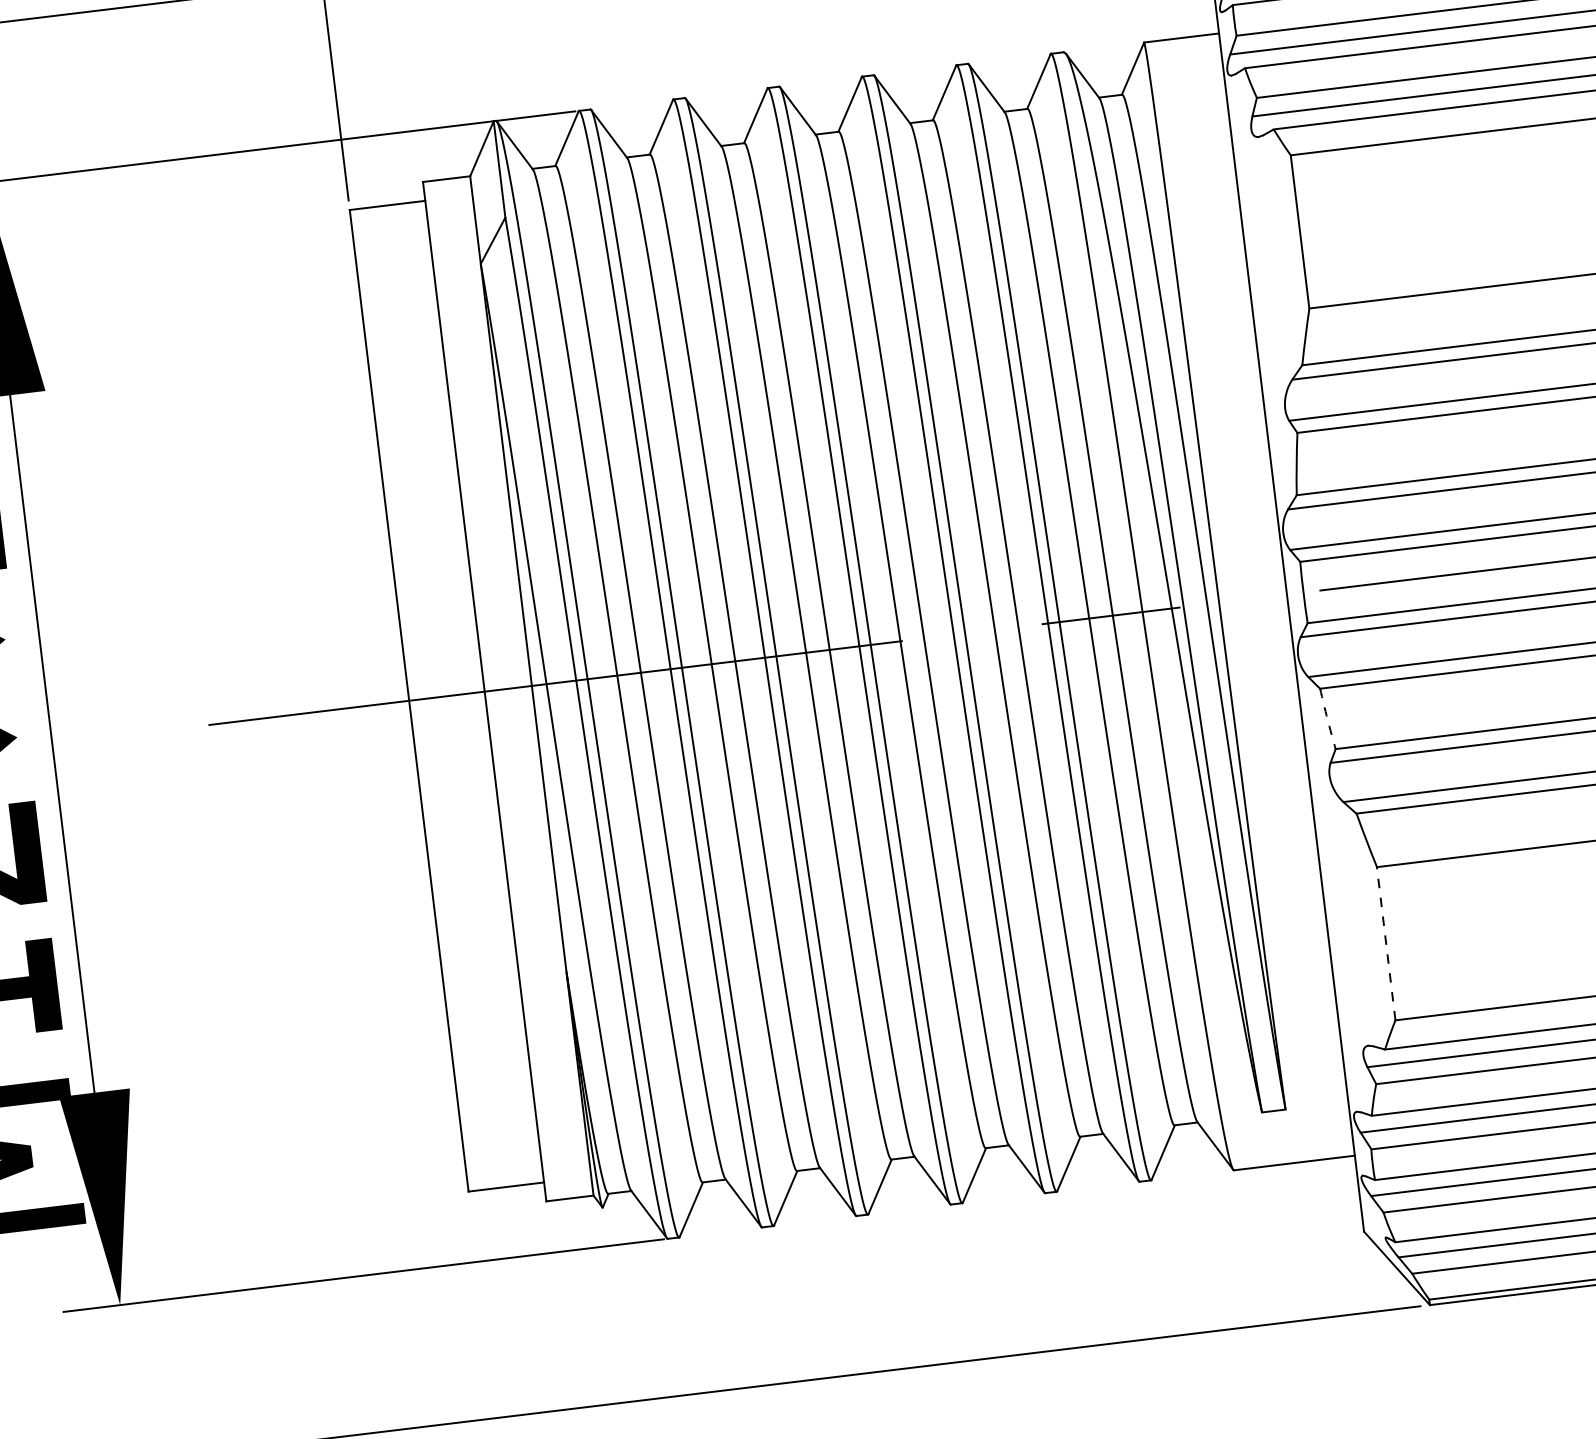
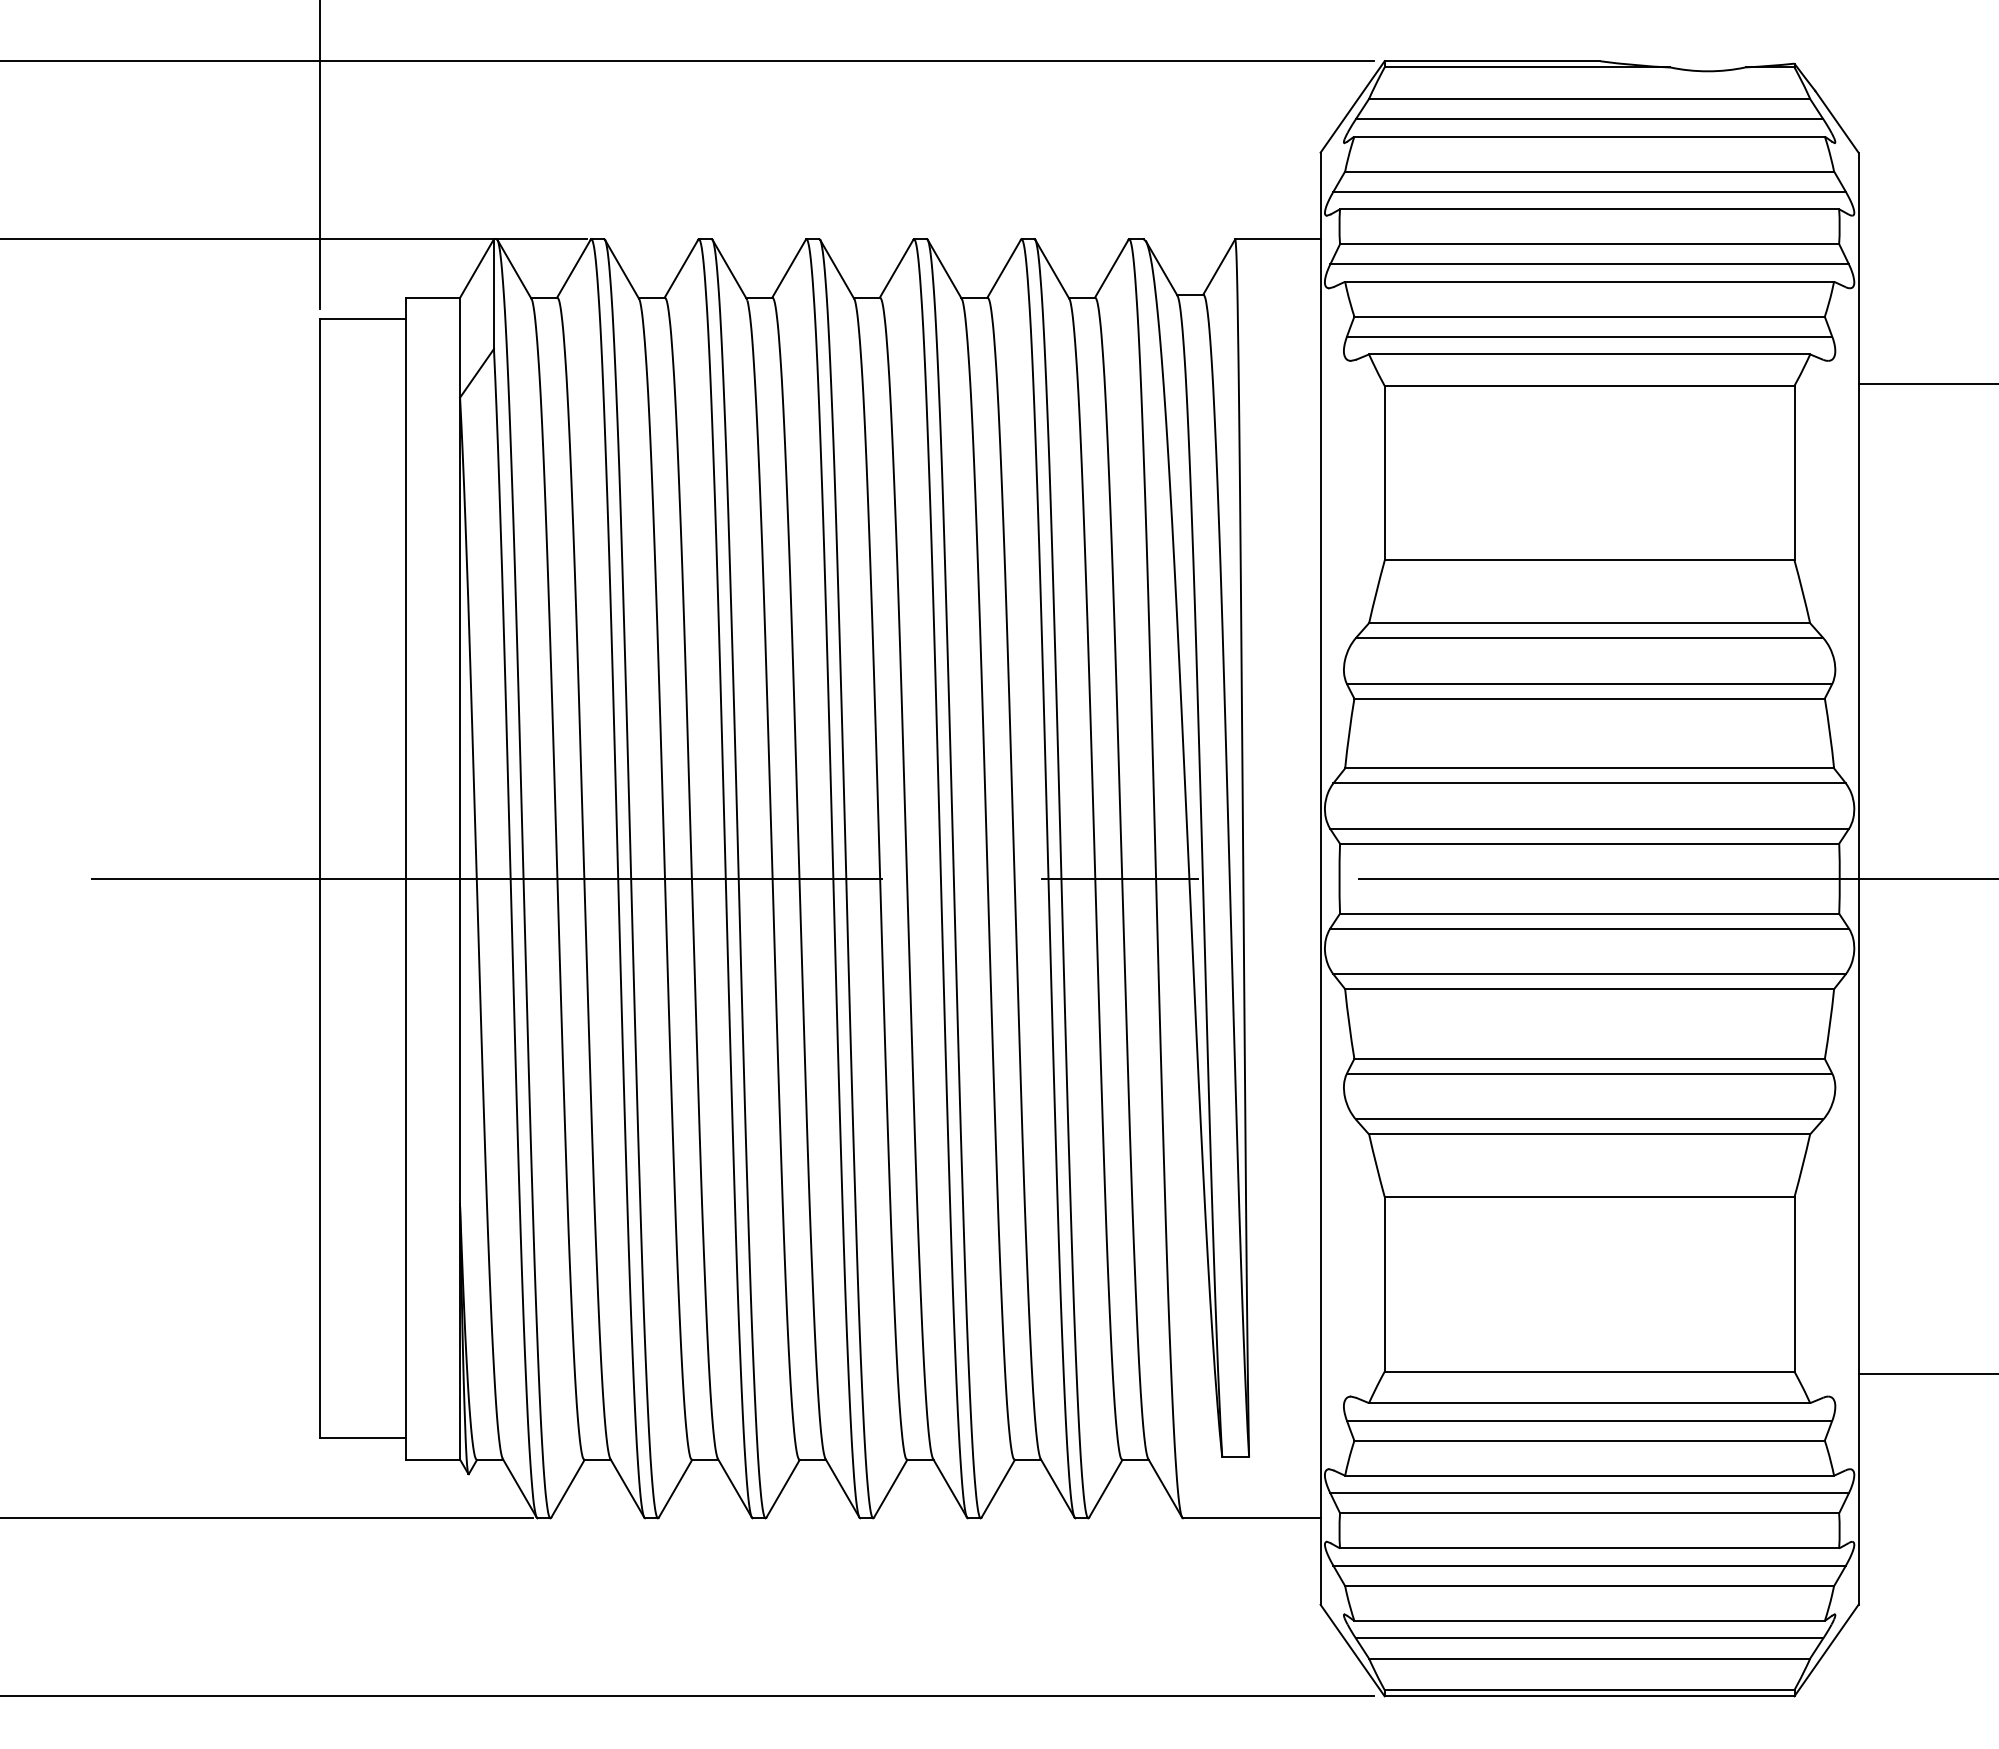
arc: (1327, 719) -> (1349, 1024), dashed -> solid
line: (1385, 942) -> (1384, 1283), dashed -> solid

